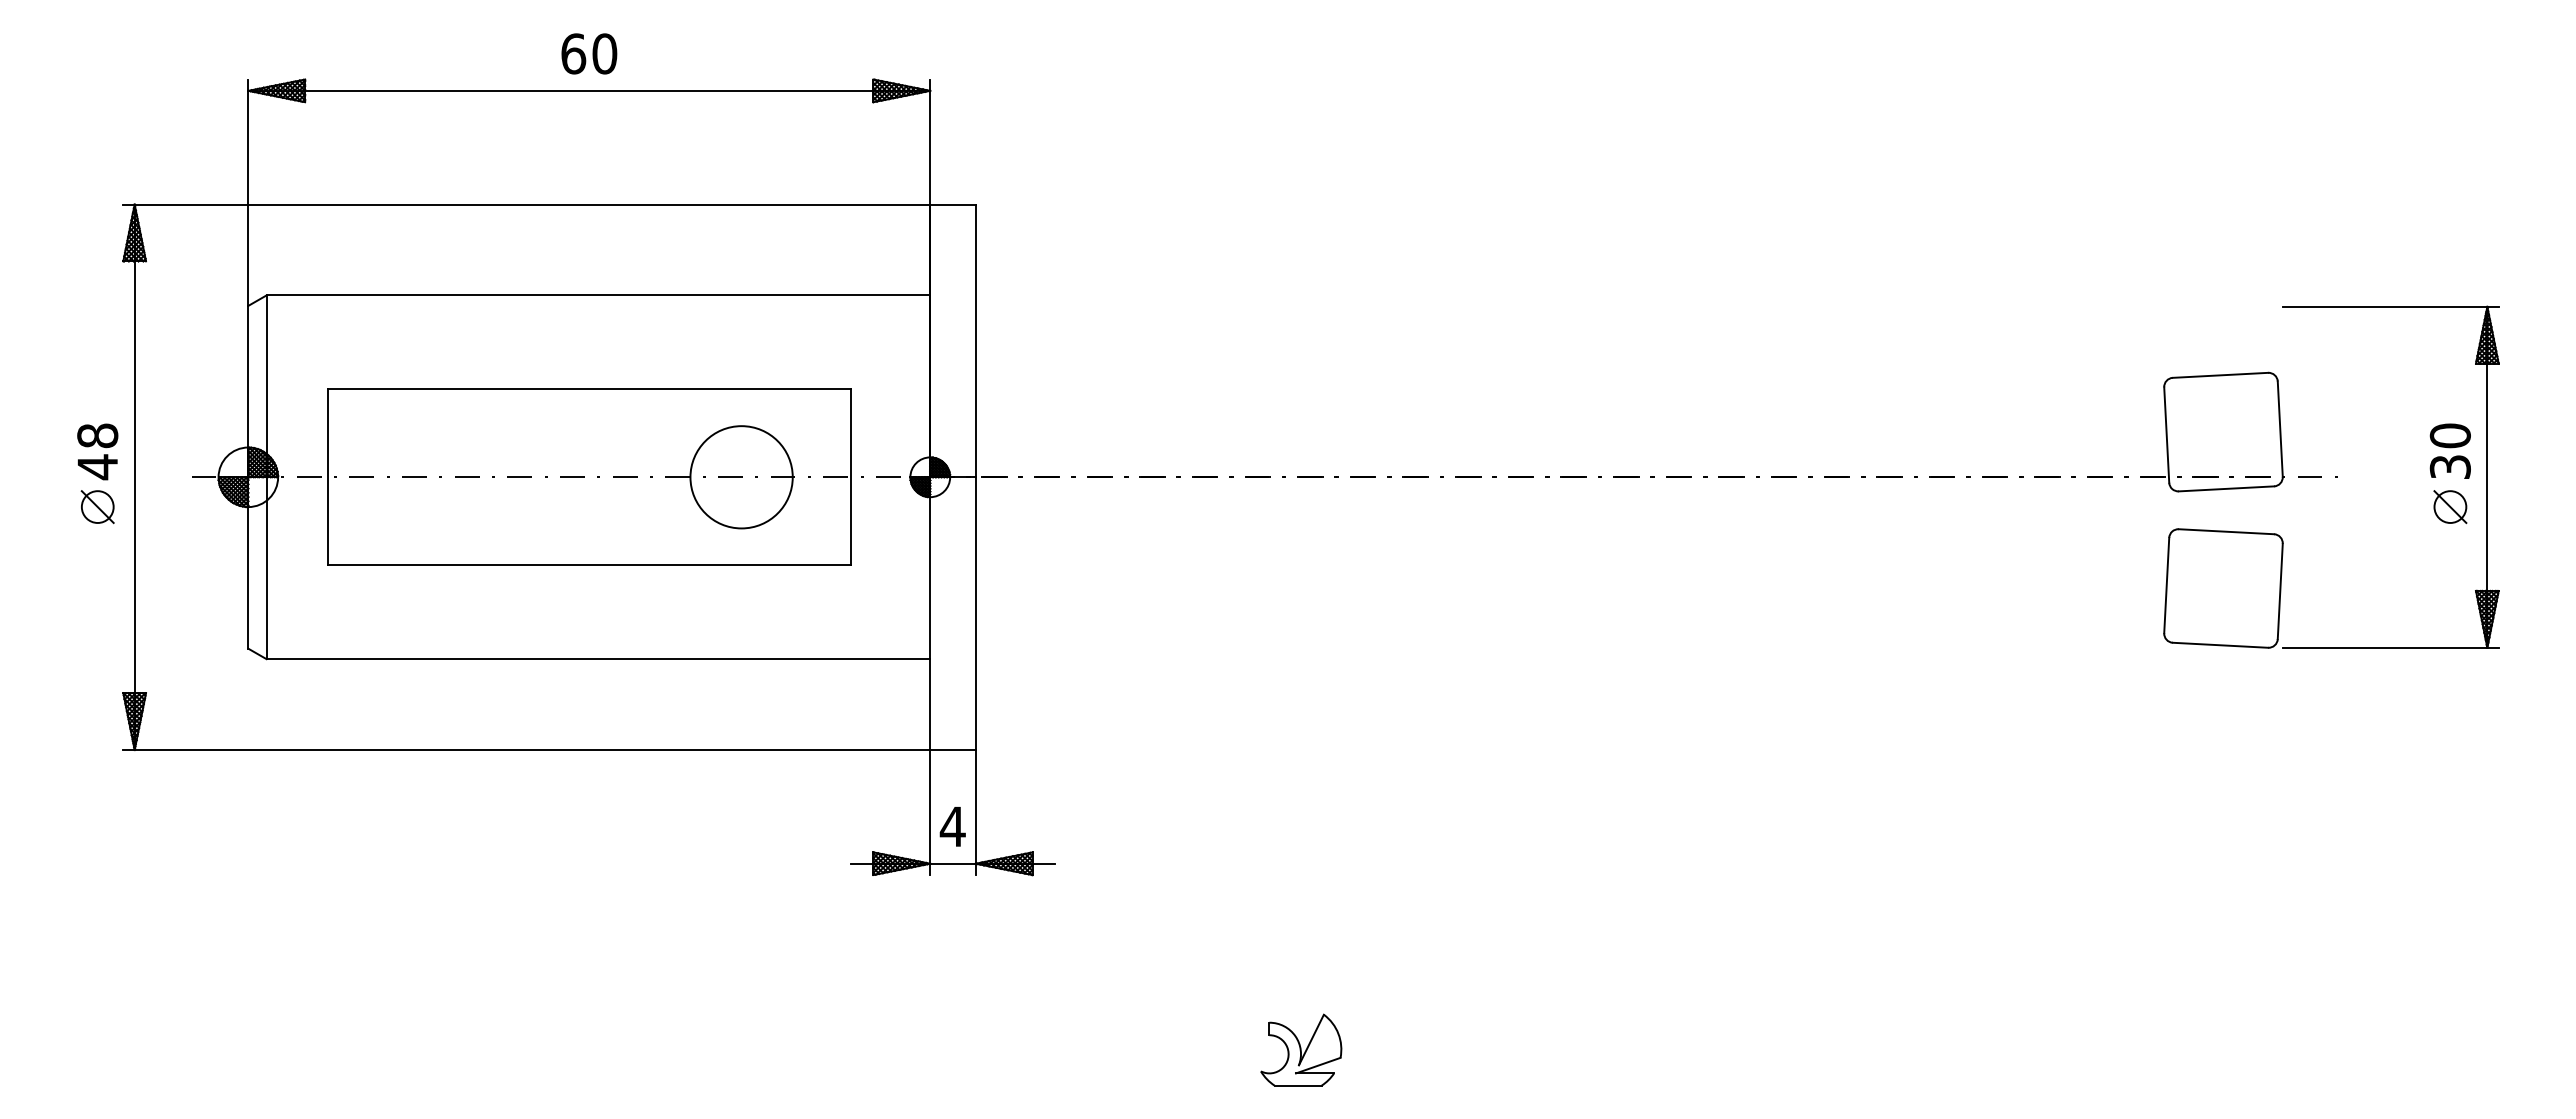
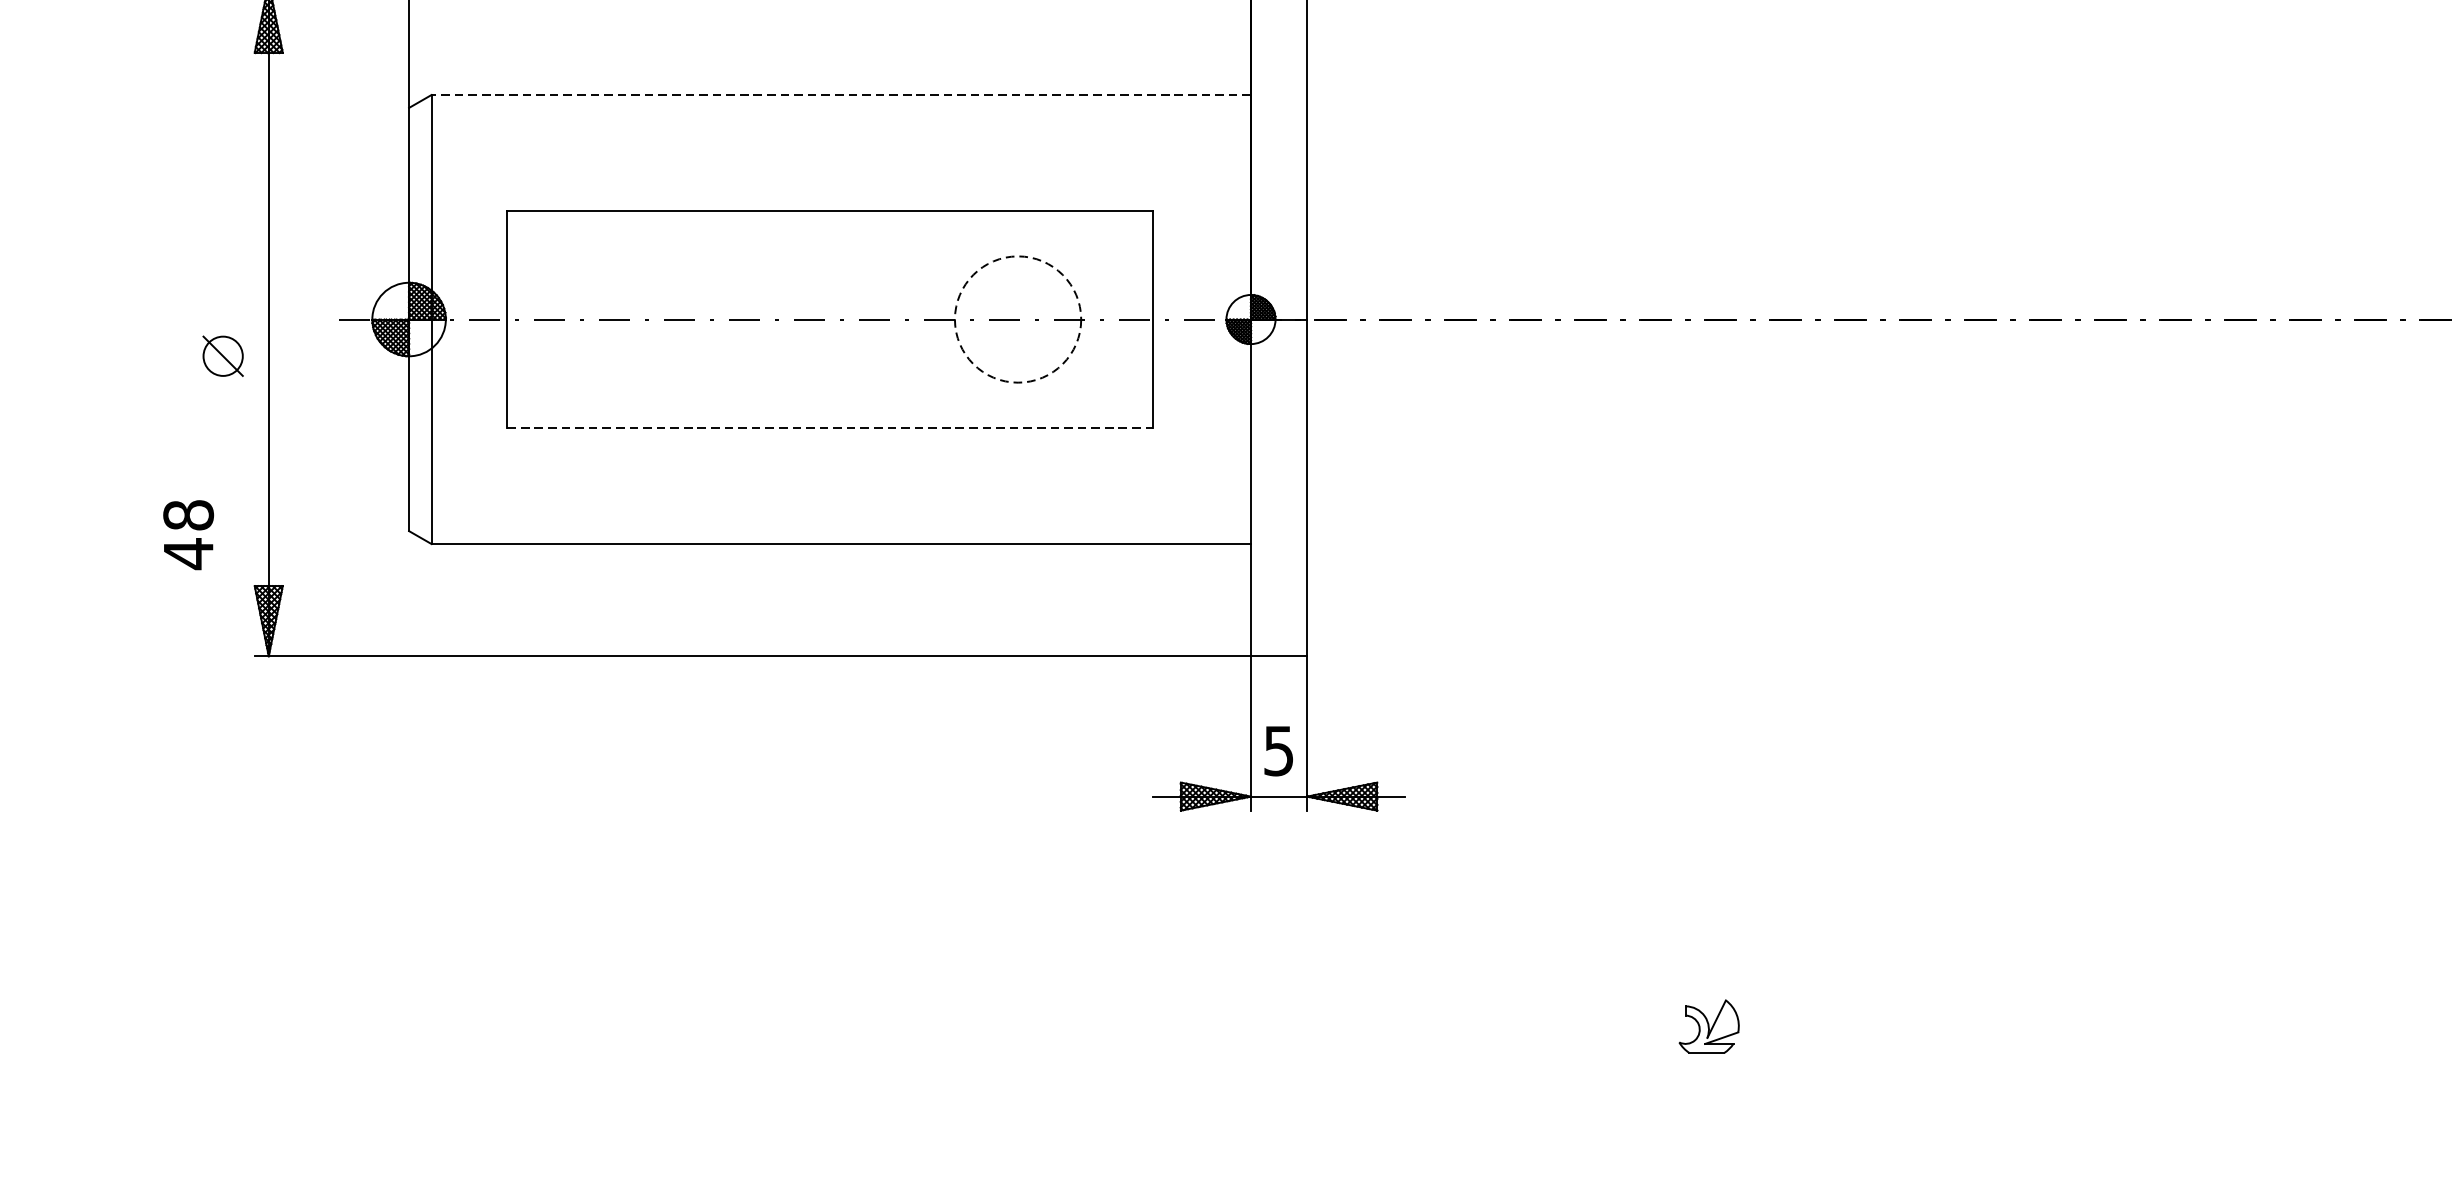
line: (598, 295) -> (841, 95), solid -> dashed
text: (97, 451) -> (188, 534), moved
circle: (741, 477) -> (1017, 319), solid -> dashed
line: (589, 565) -> (830, 428), solid -> dashed
text: (952, 826) -> (1278, 750), 4 -> 5
part: (1301, 1049) -> (1709, 1025), size x0.6

